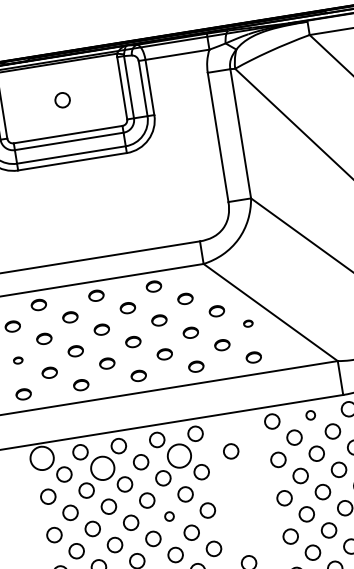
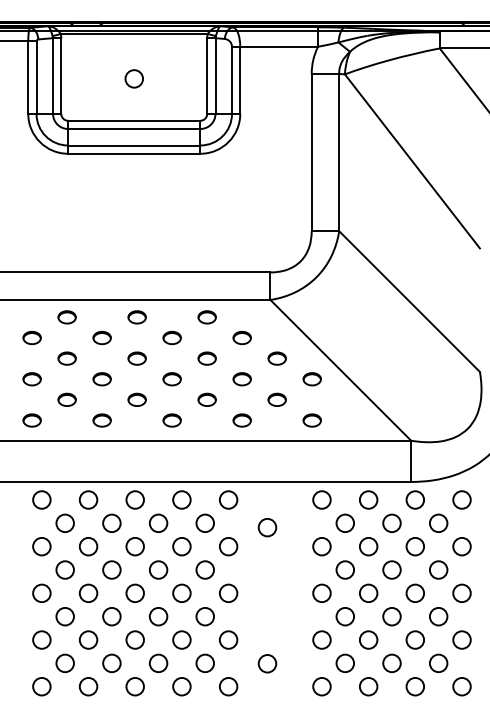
part: (247, 323) -> (311, 379), size x1.67
part: (17, 360) -> (31, 379), size x1.67
circle: (310, 415) -> (368, 499), size x1.67
circle: (179, 456) -> (205, 523), size x0.62
circle: (41, 458) -> (41, 499), size x0.62
circle: (102, 468) -> (111, 523), size x0.62
circle: (169, 516) -> (181, 592), size x1.67

